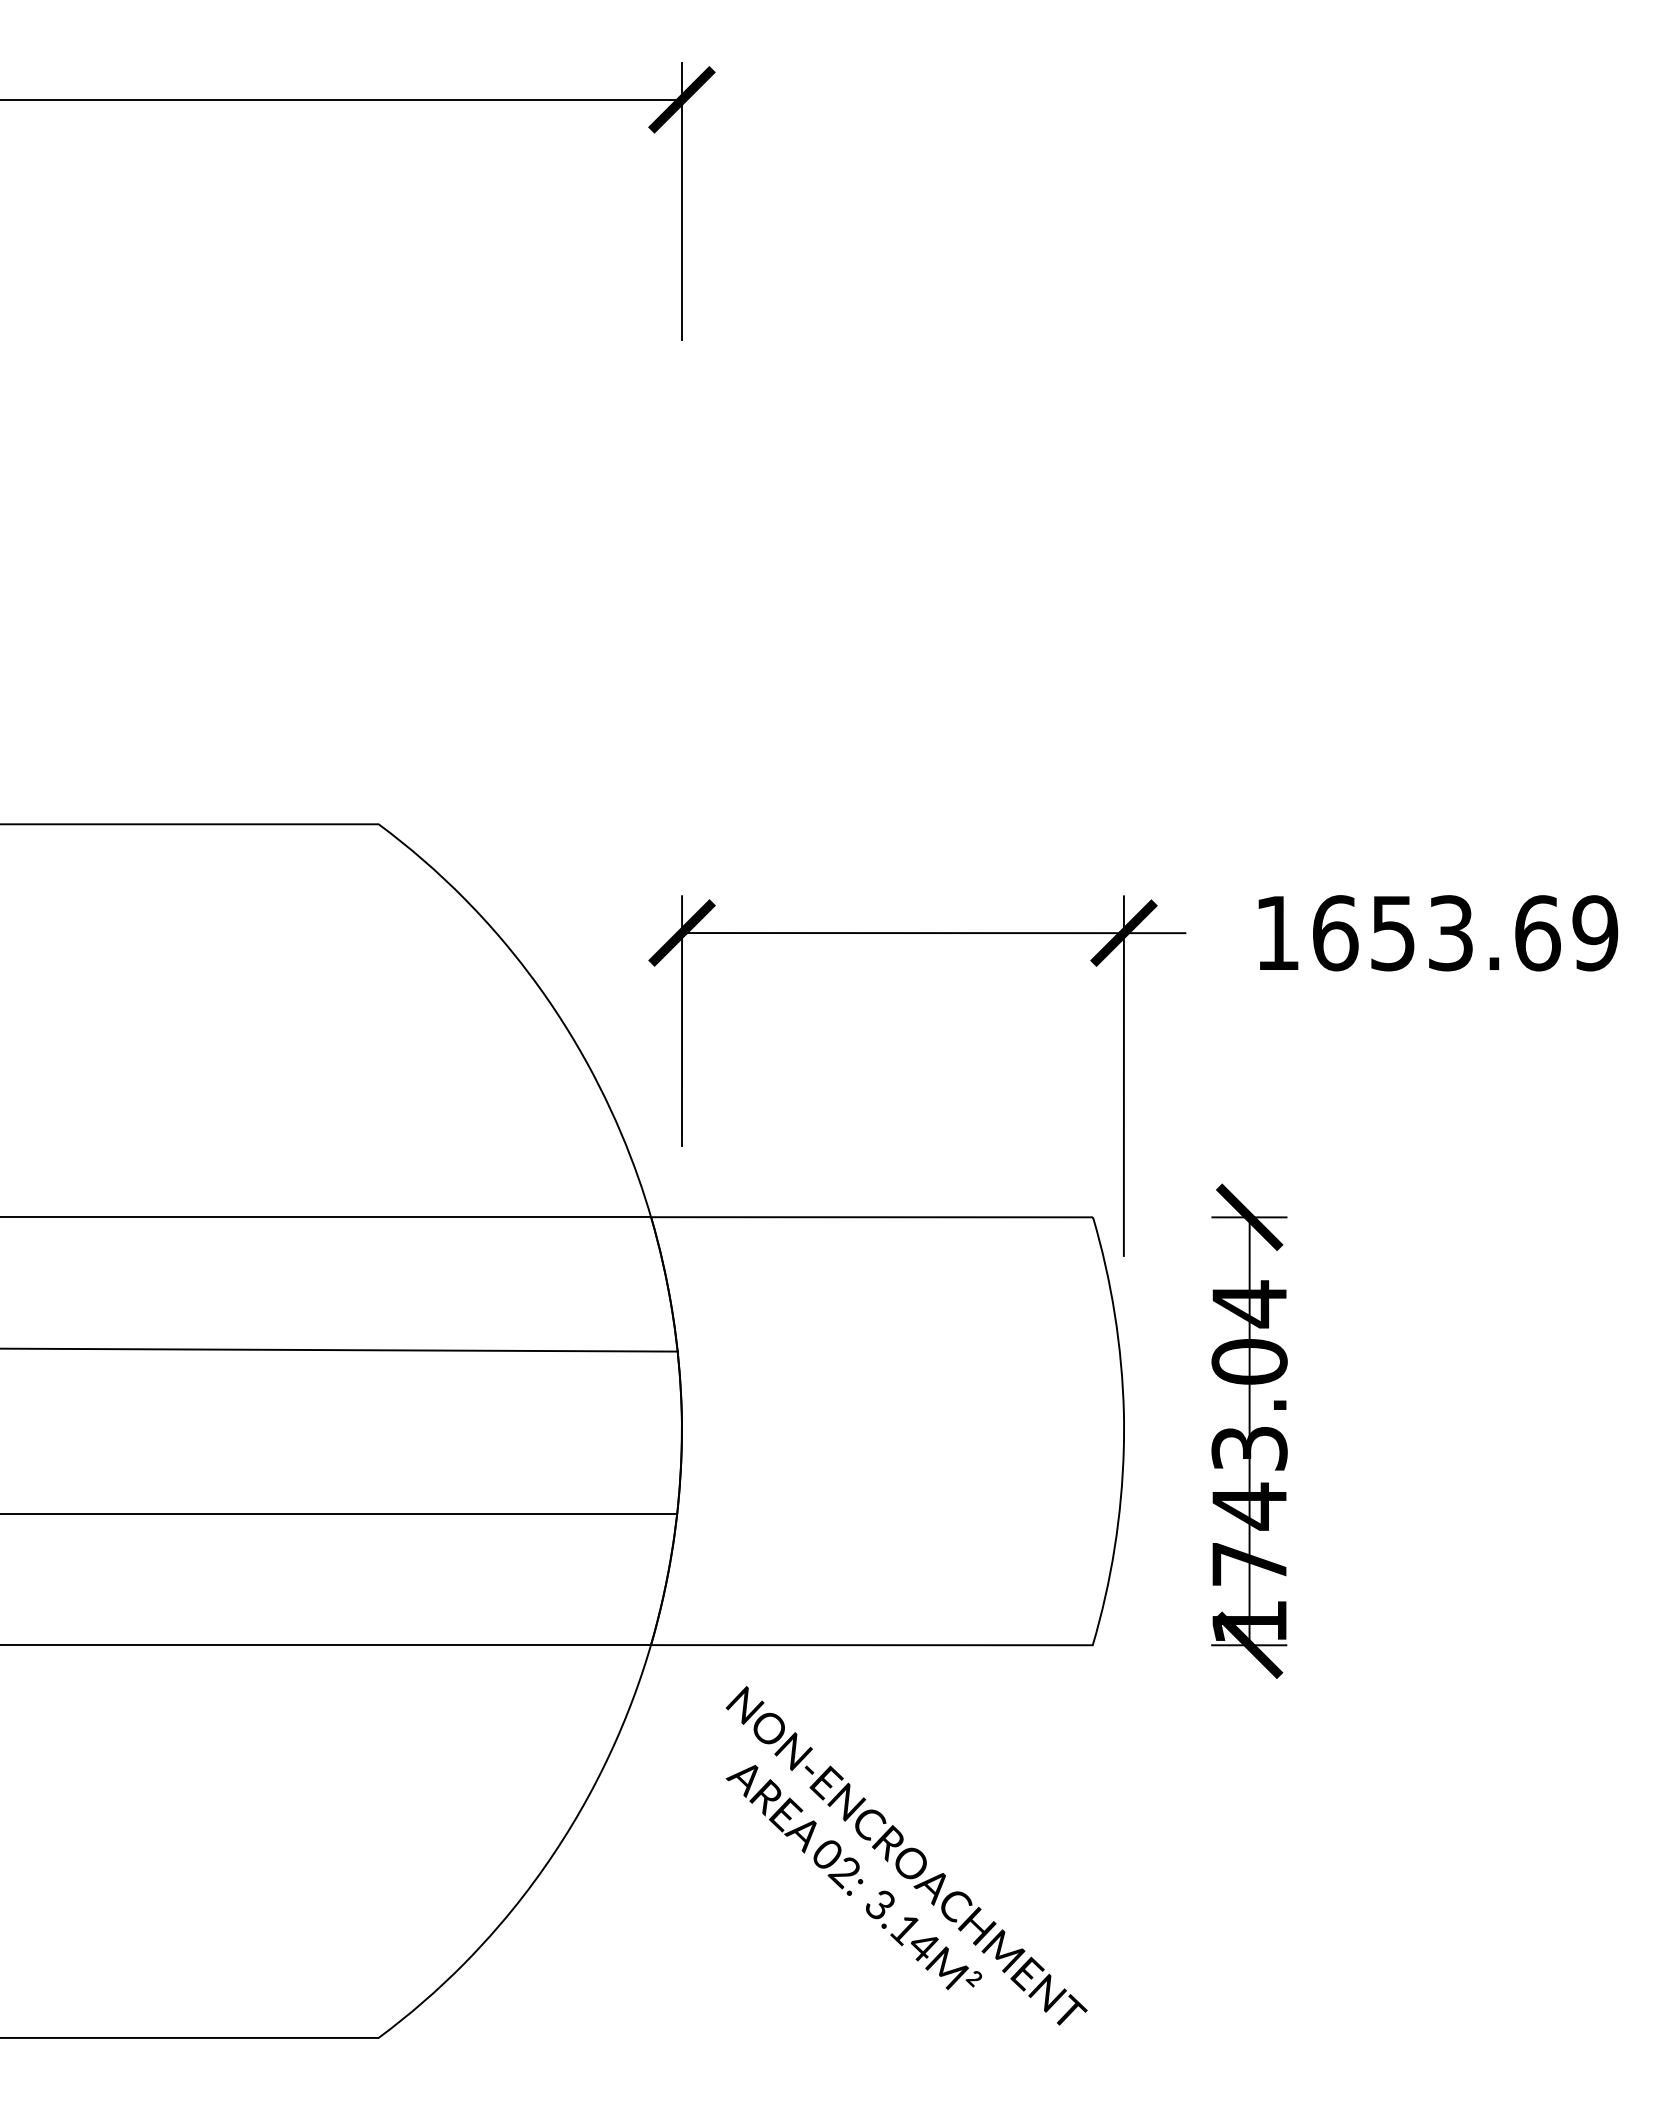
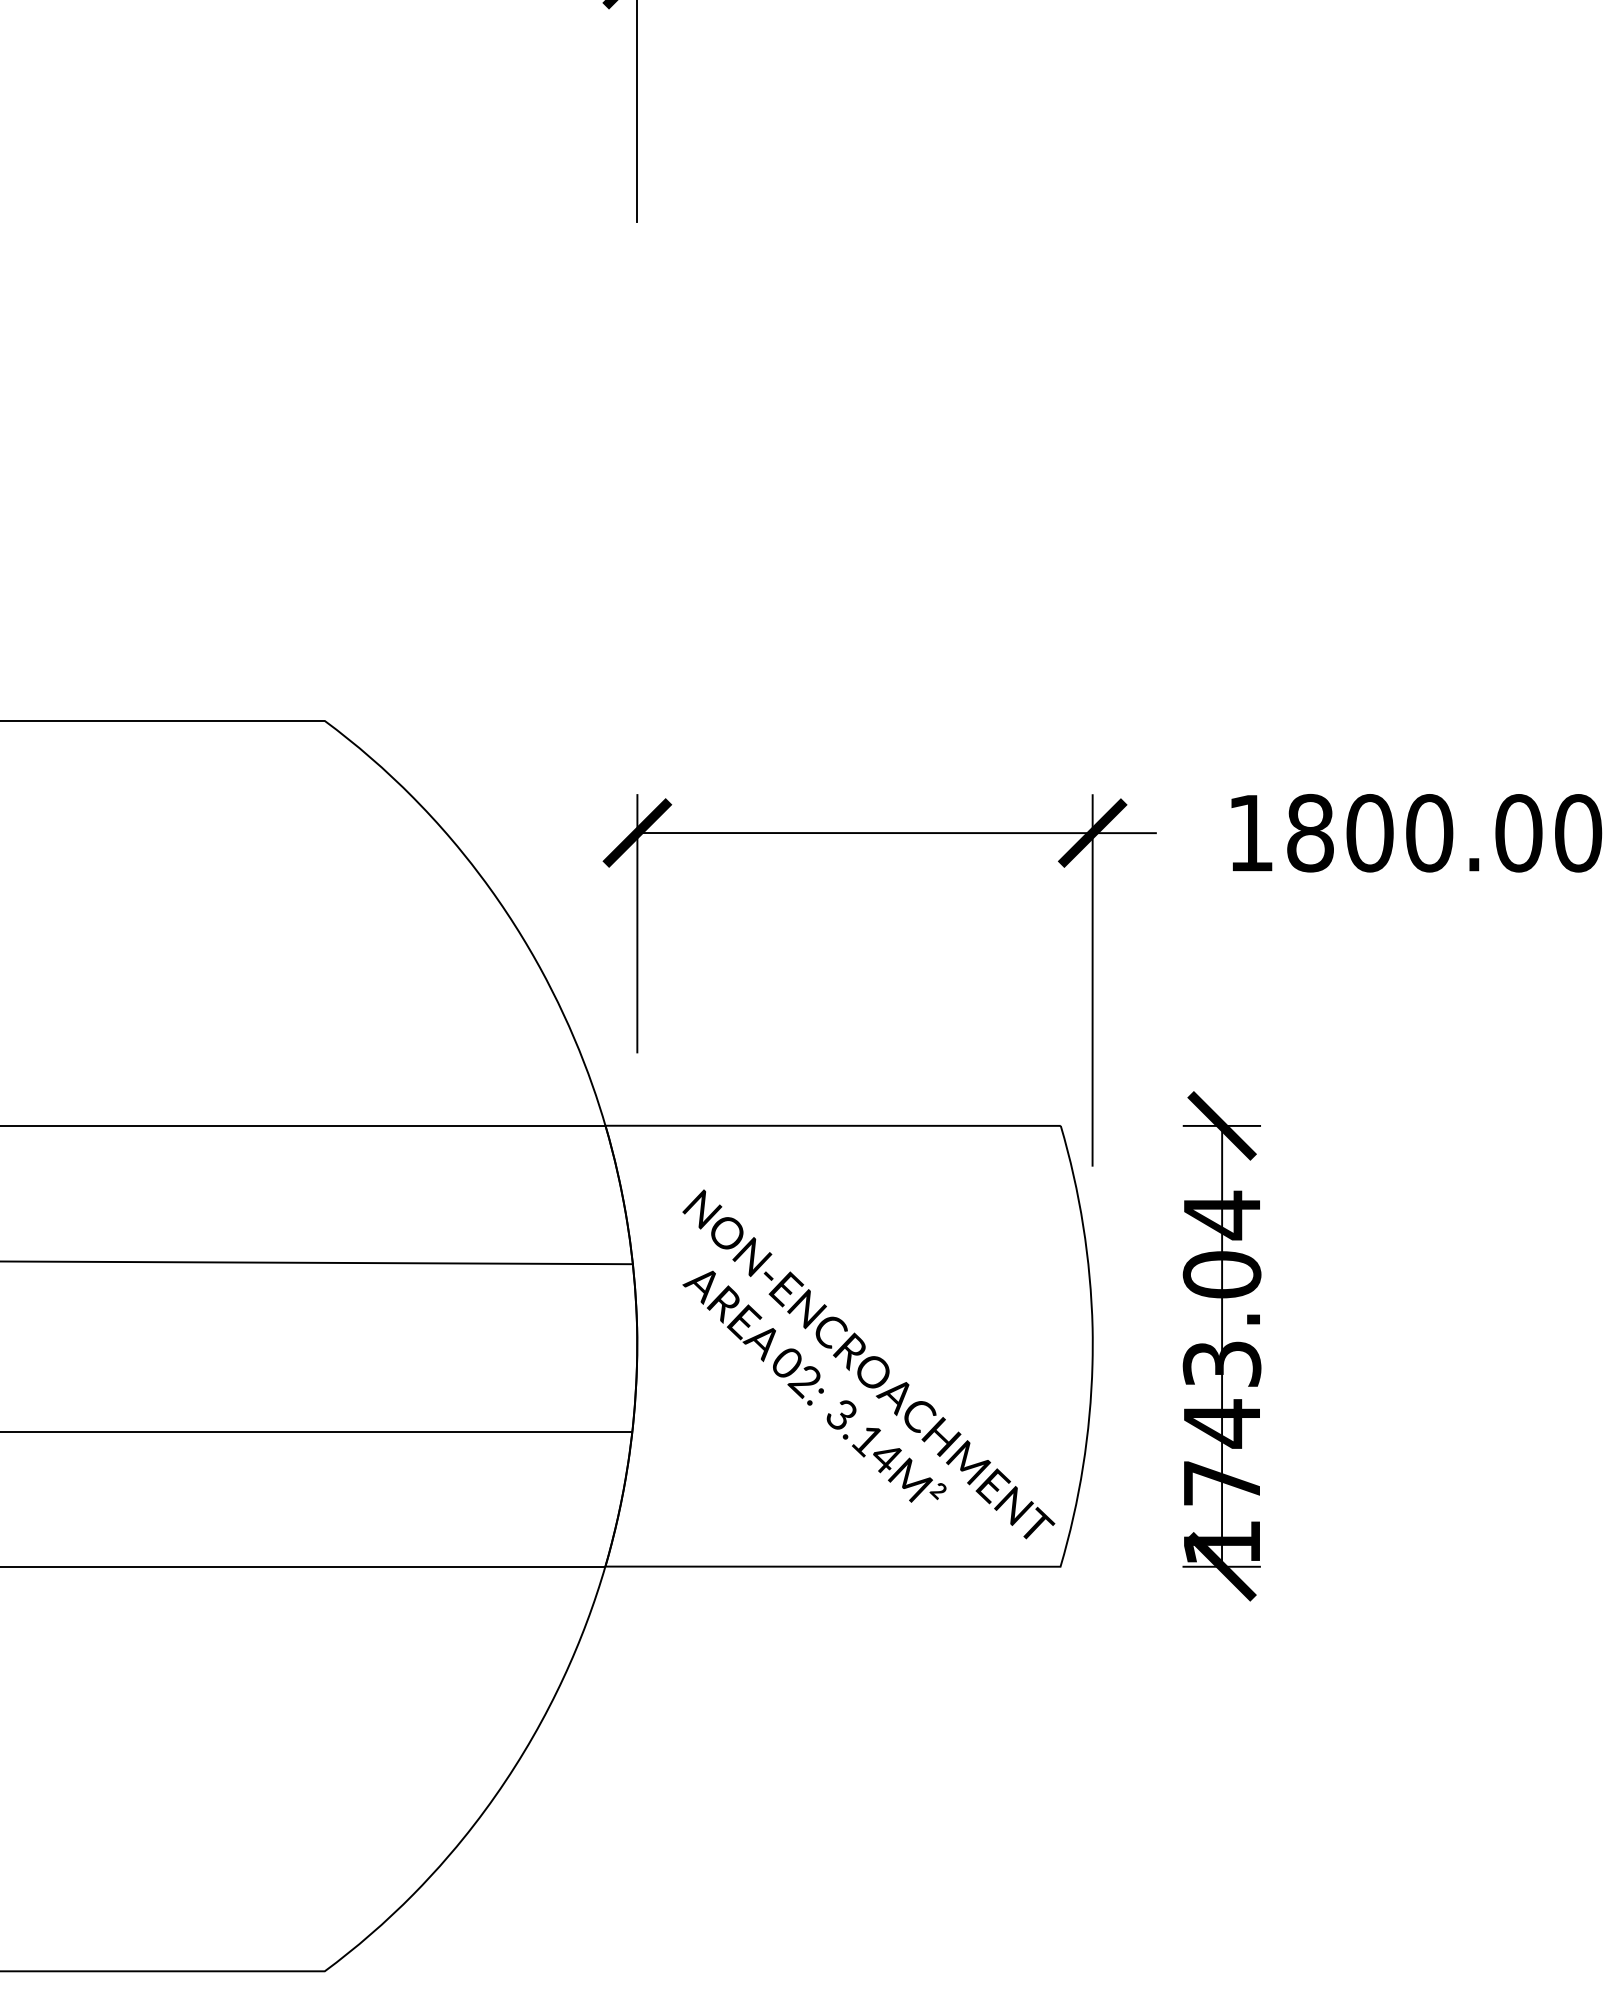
text: (1465, 933) -> (1444, 833), 1653.69 -> 1800.00
text: (906, 1855) -> (868, 1364), moved

